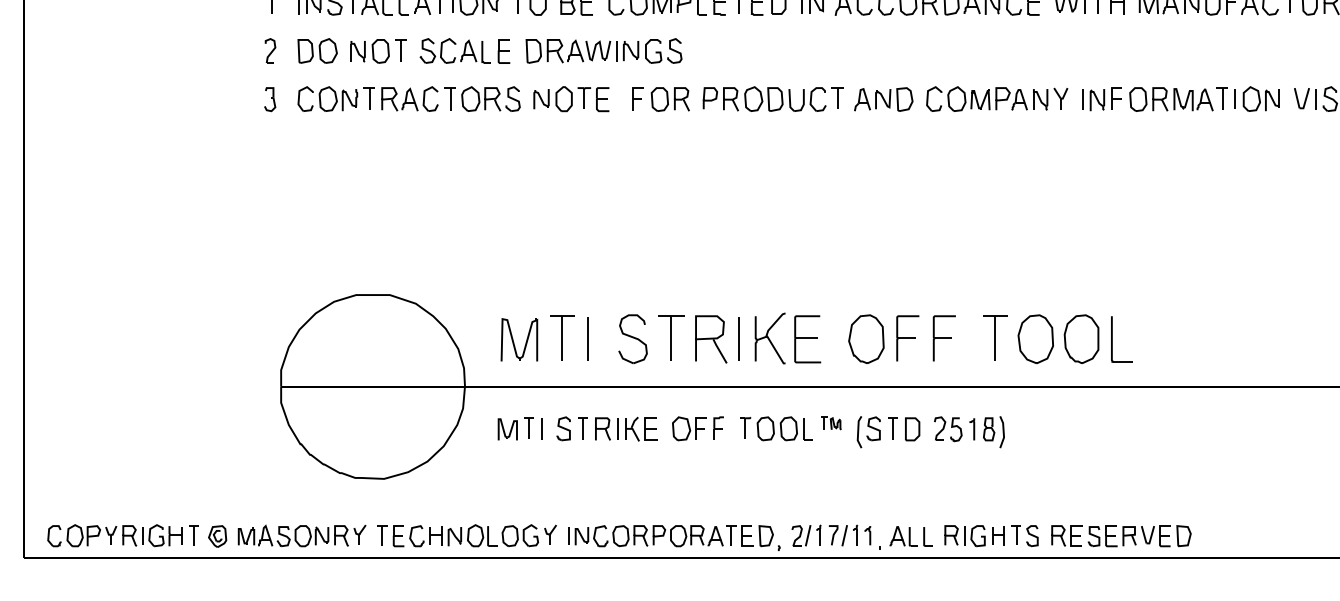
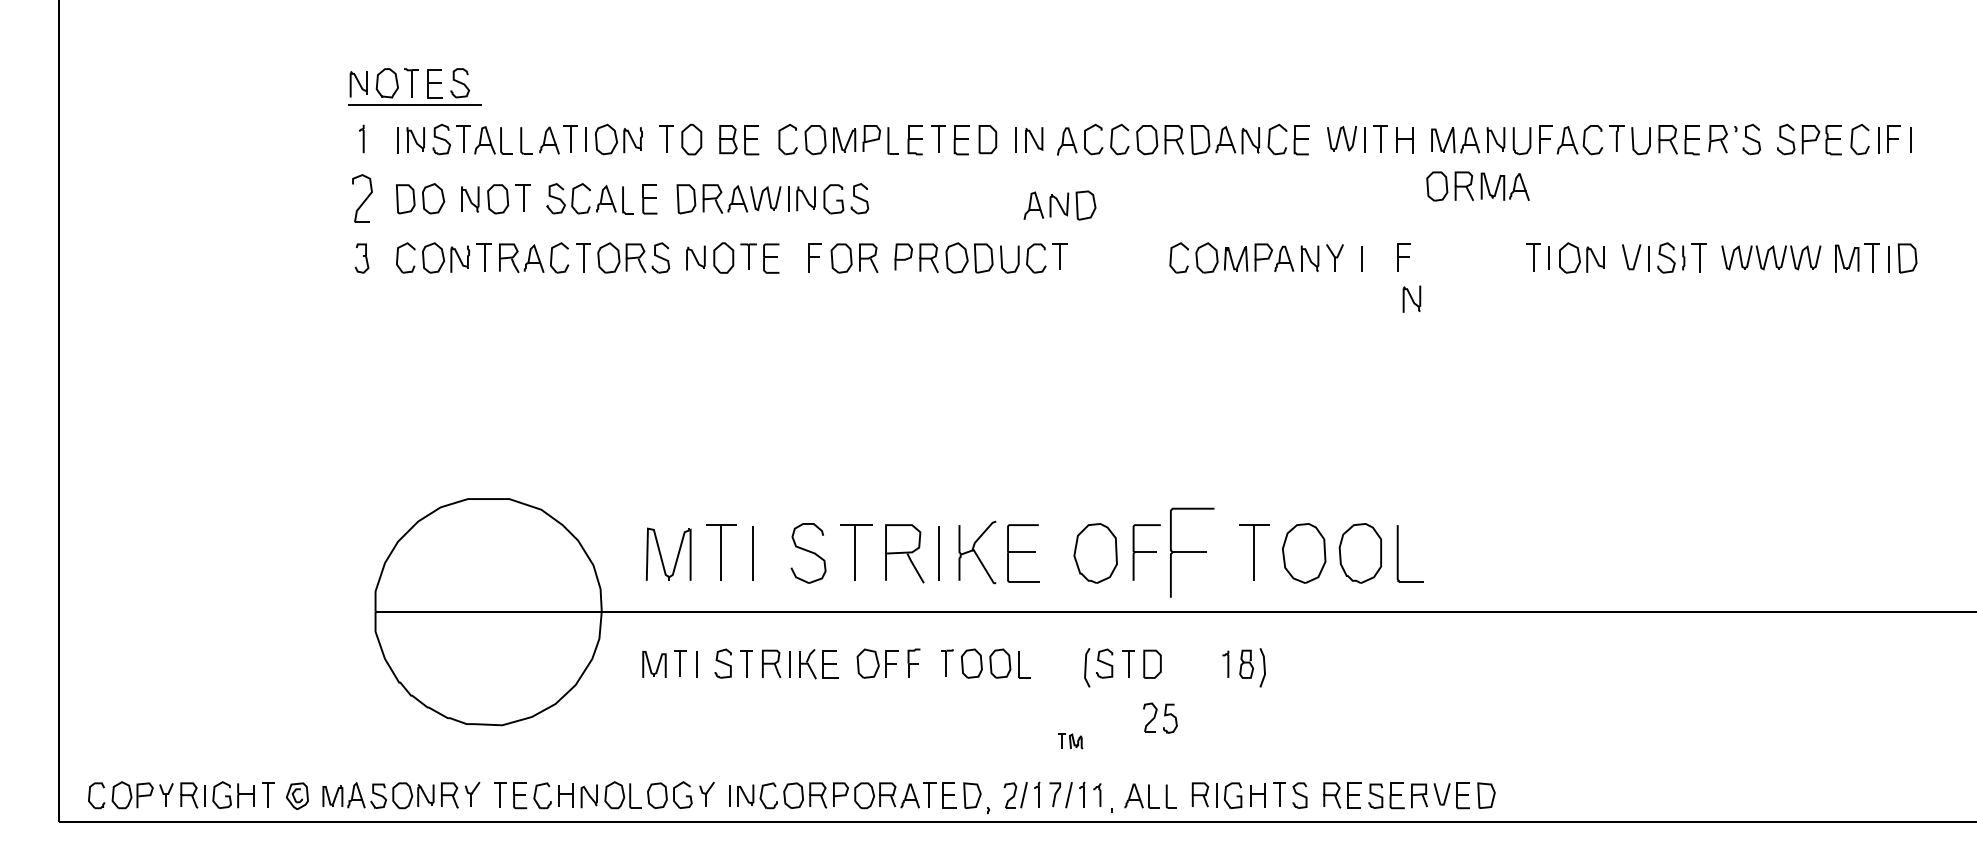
part: (270, 50) -> (362, 198), size x1.6
part: (883, 99) -> (1059, 205), moved
part: (1097, 99) -> (1411, 298), moved
part: (1171, 99) -> (1477, 186), moved
part: (944, 338) -> (1191, 552), size x1.6
part: (831, 423) -> (1070, 741), moved
part: (948, 428) -> (1160, 717), moved

